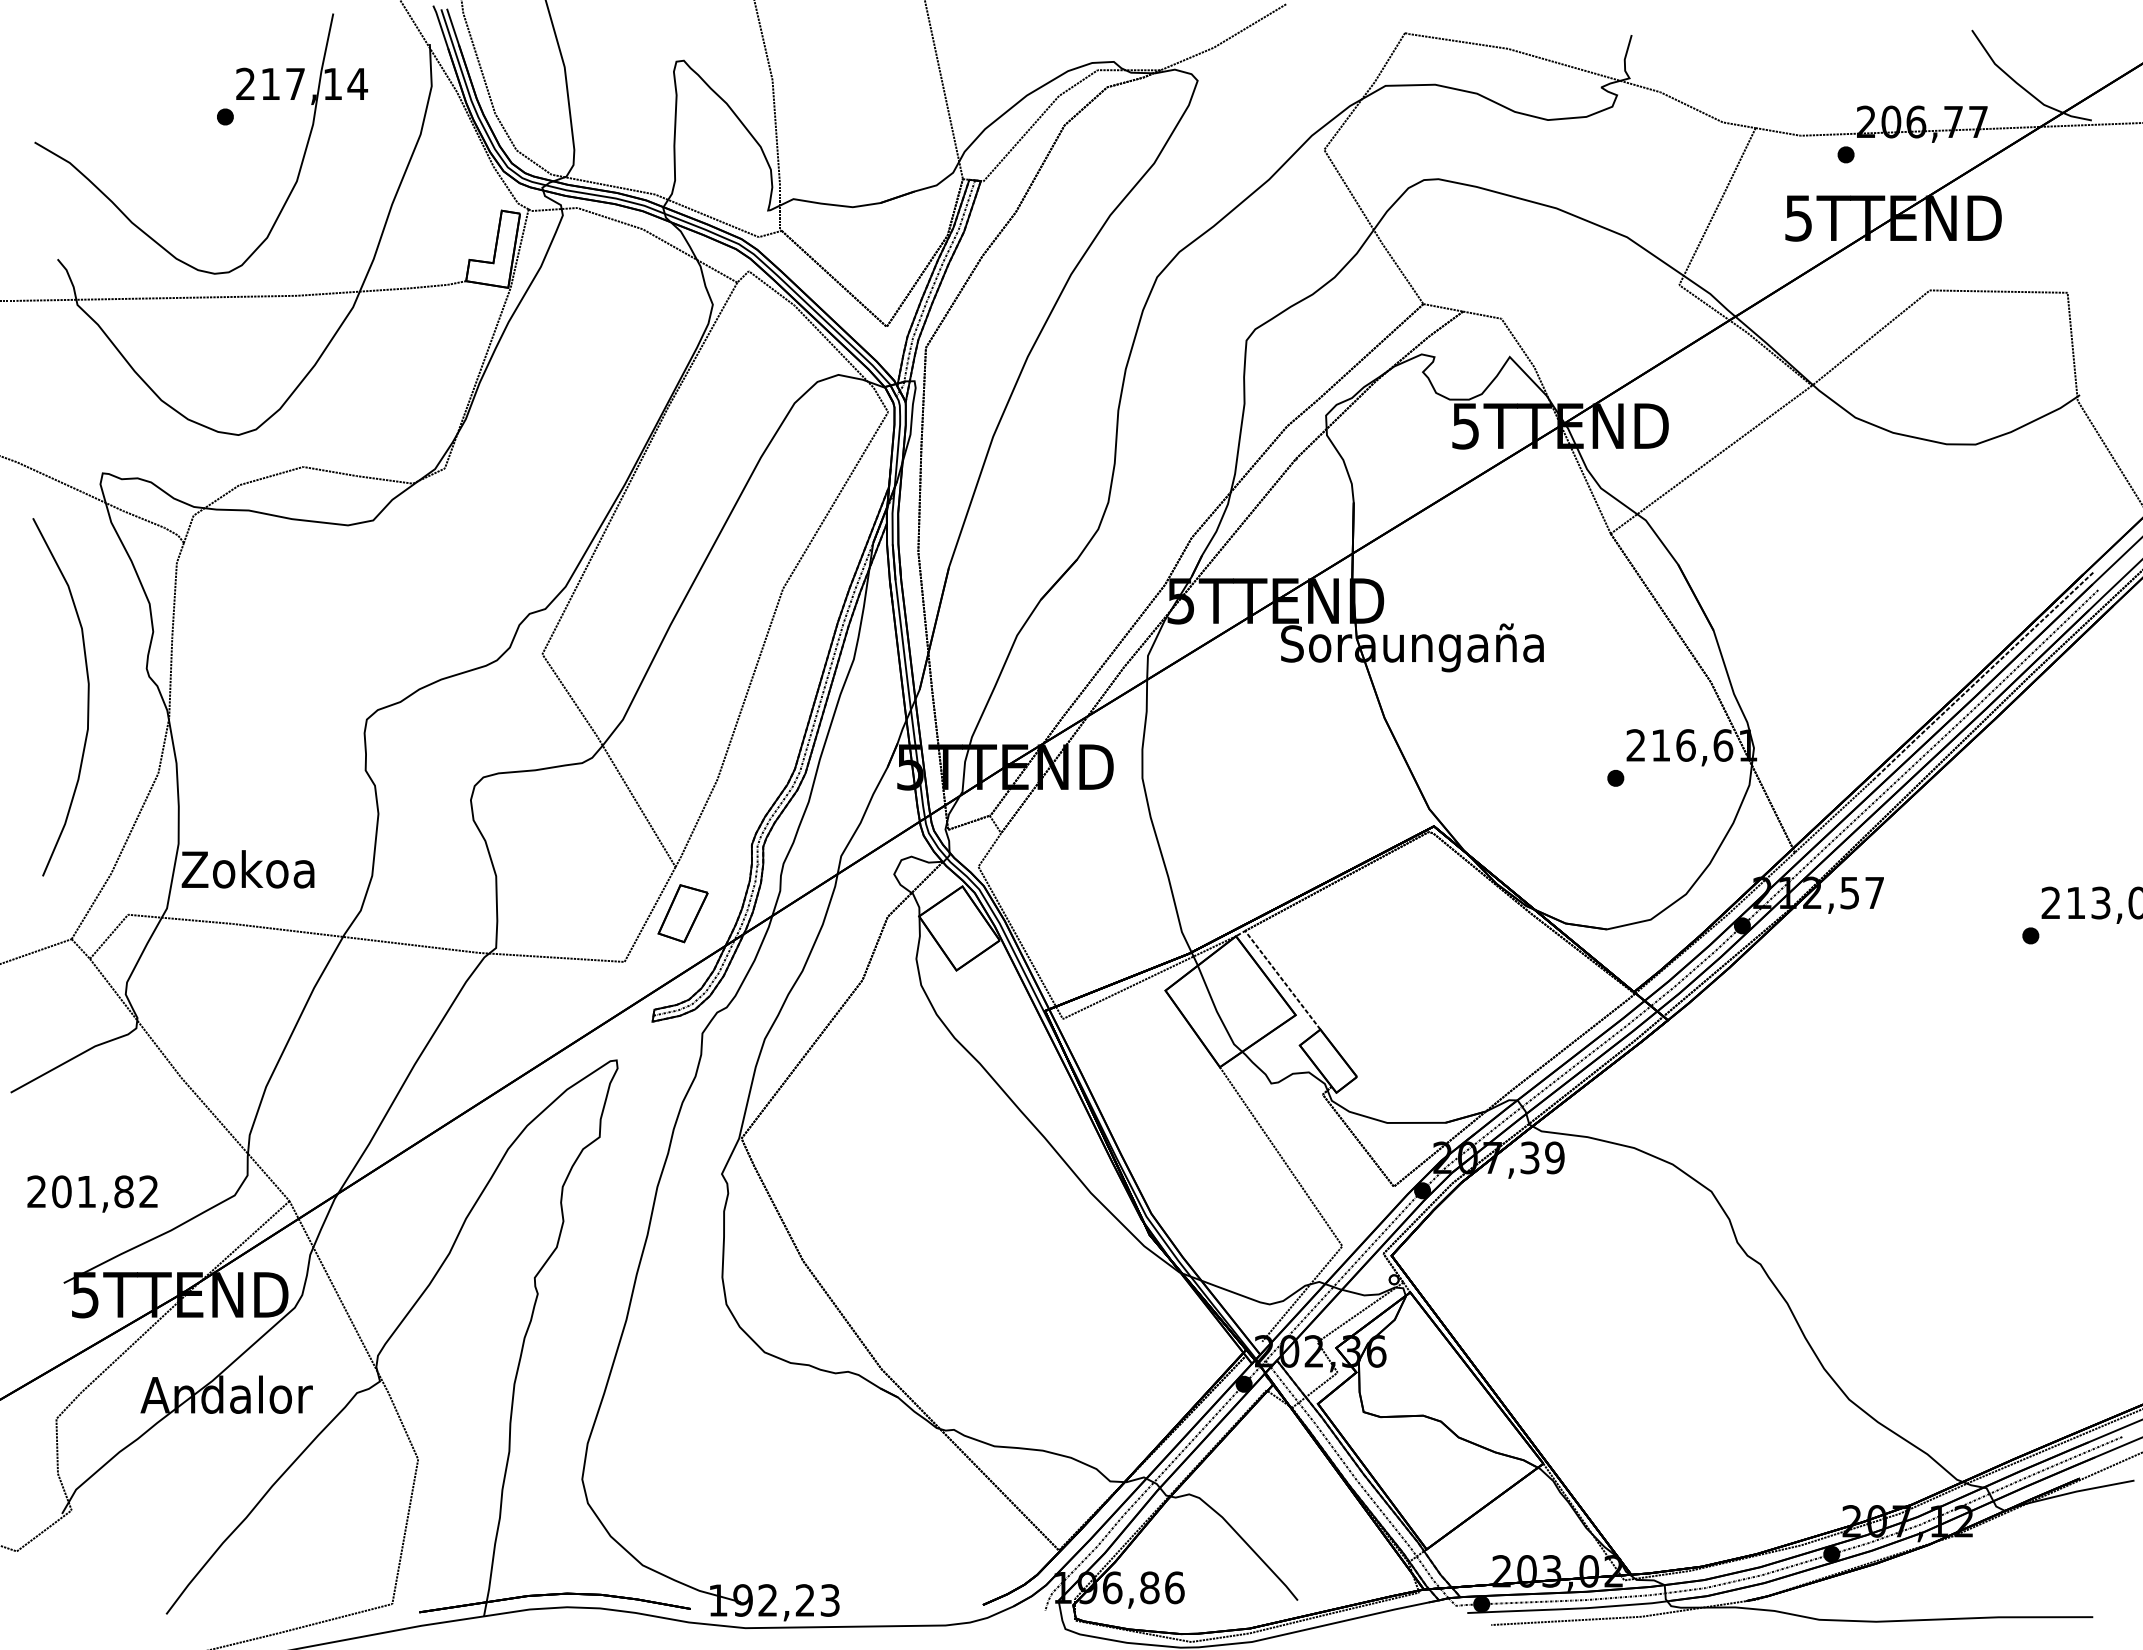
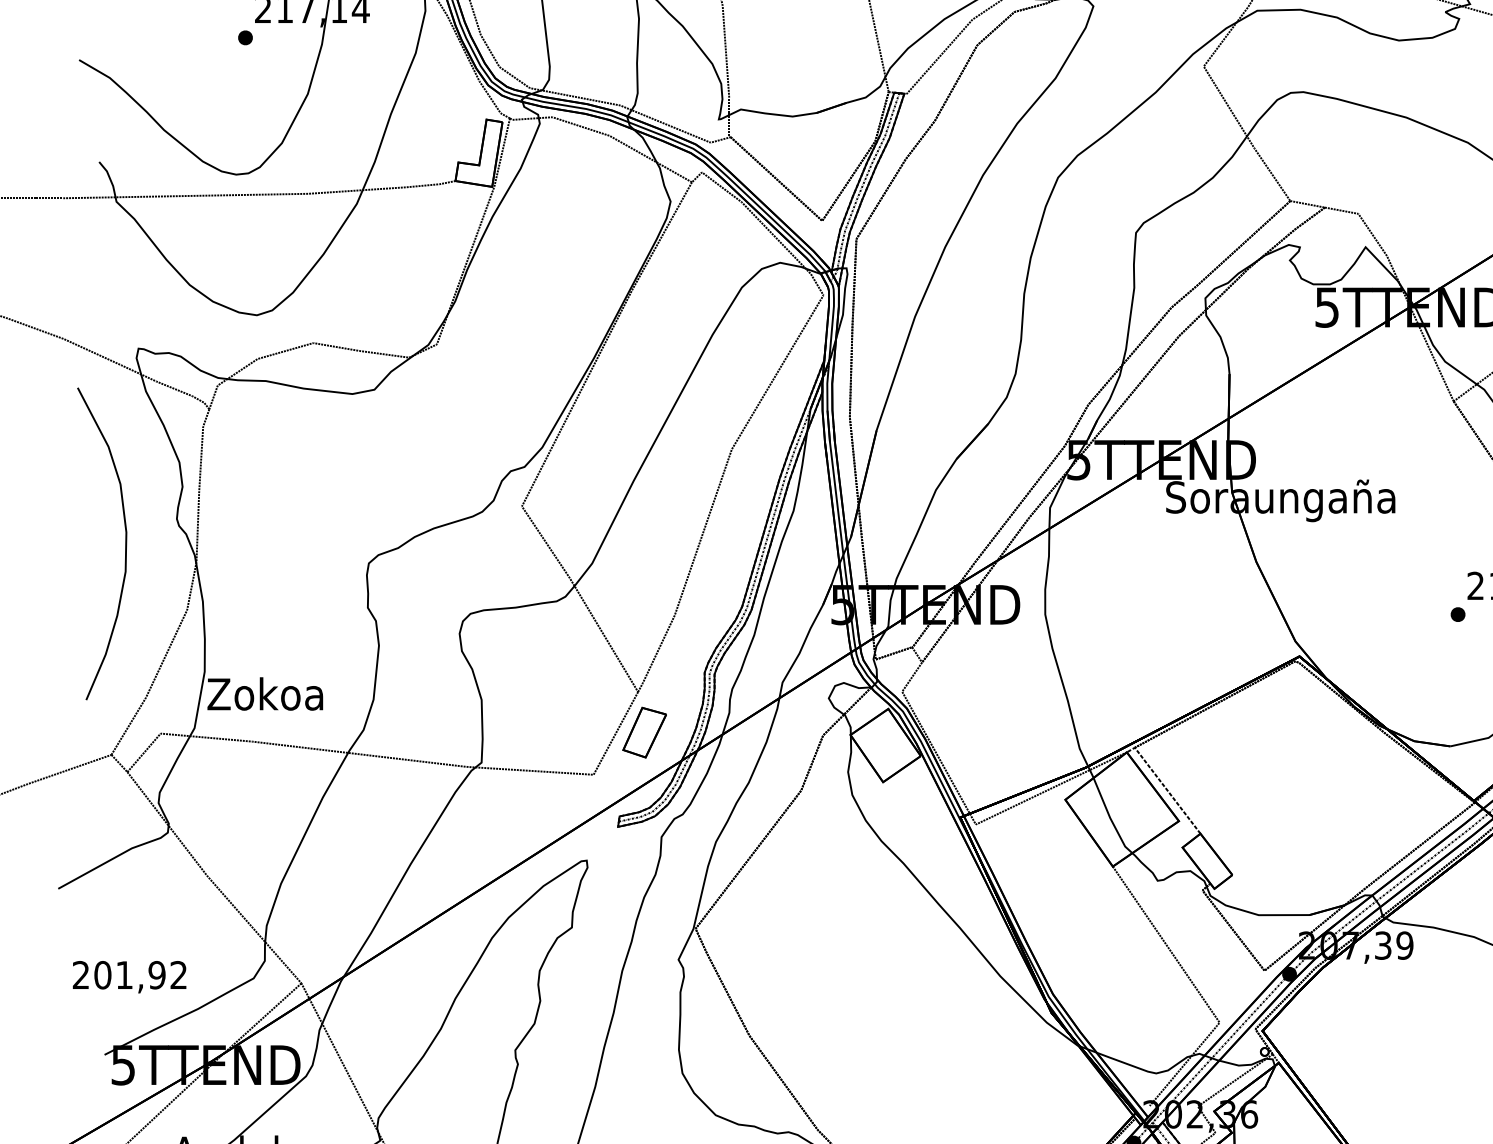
text: (123, 1191) -> (156, 974), 201,82 -> 201,92

